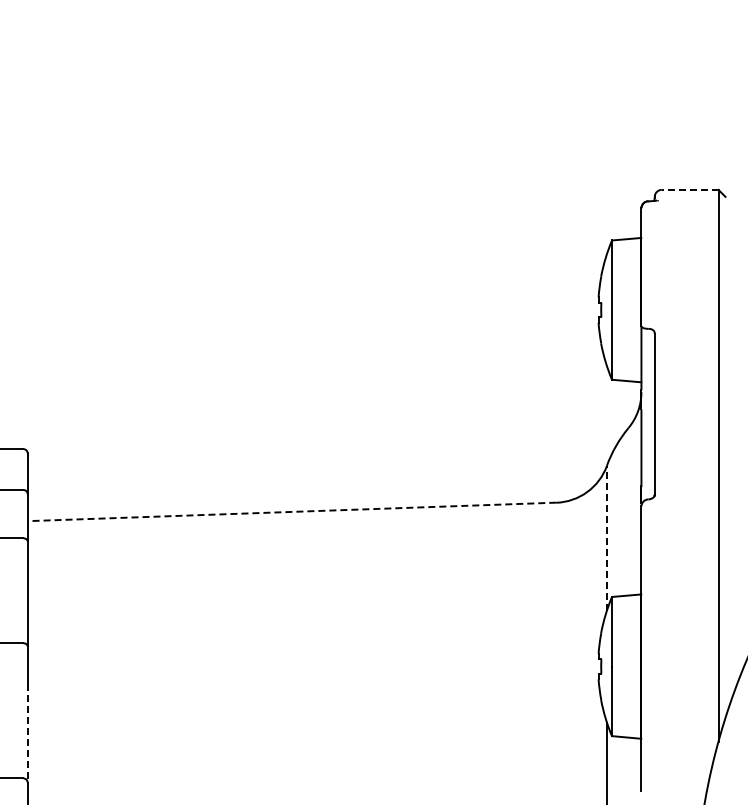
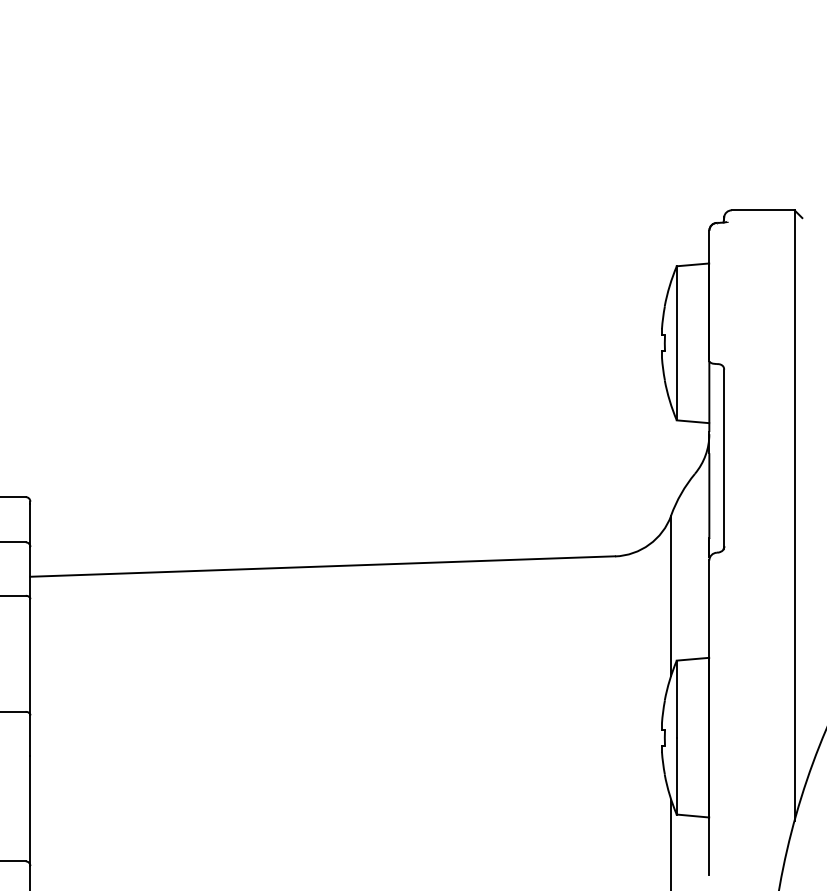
line: (689, 189) -> (762, 209), dashed -> solid
line: (291, 511) -> (322, 566), dashed -> solid
line: (606, 537) -> (670, 594), dashed -> solid
line: (27, 733) -> (30, 811), dashed -> solid

